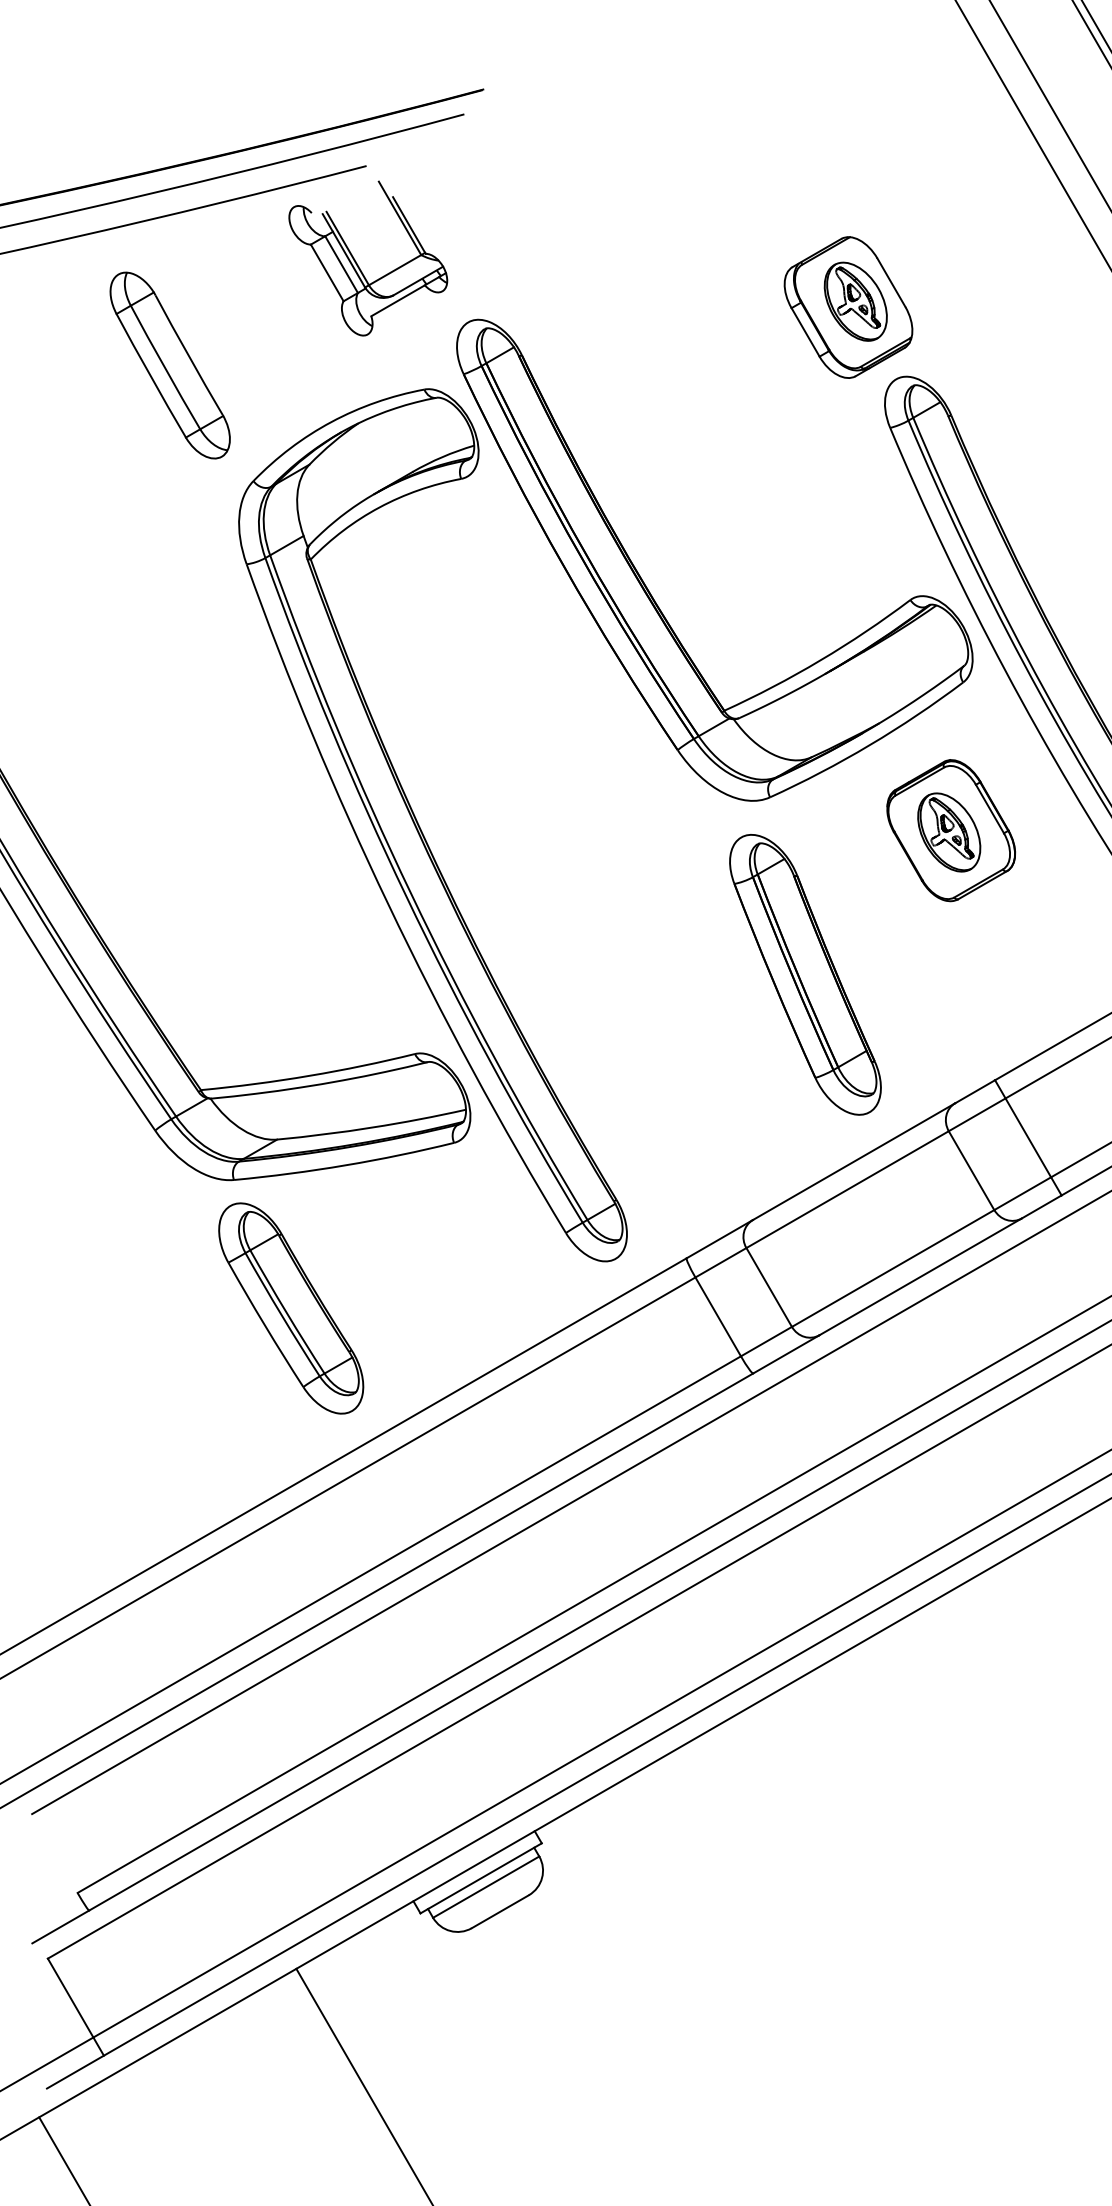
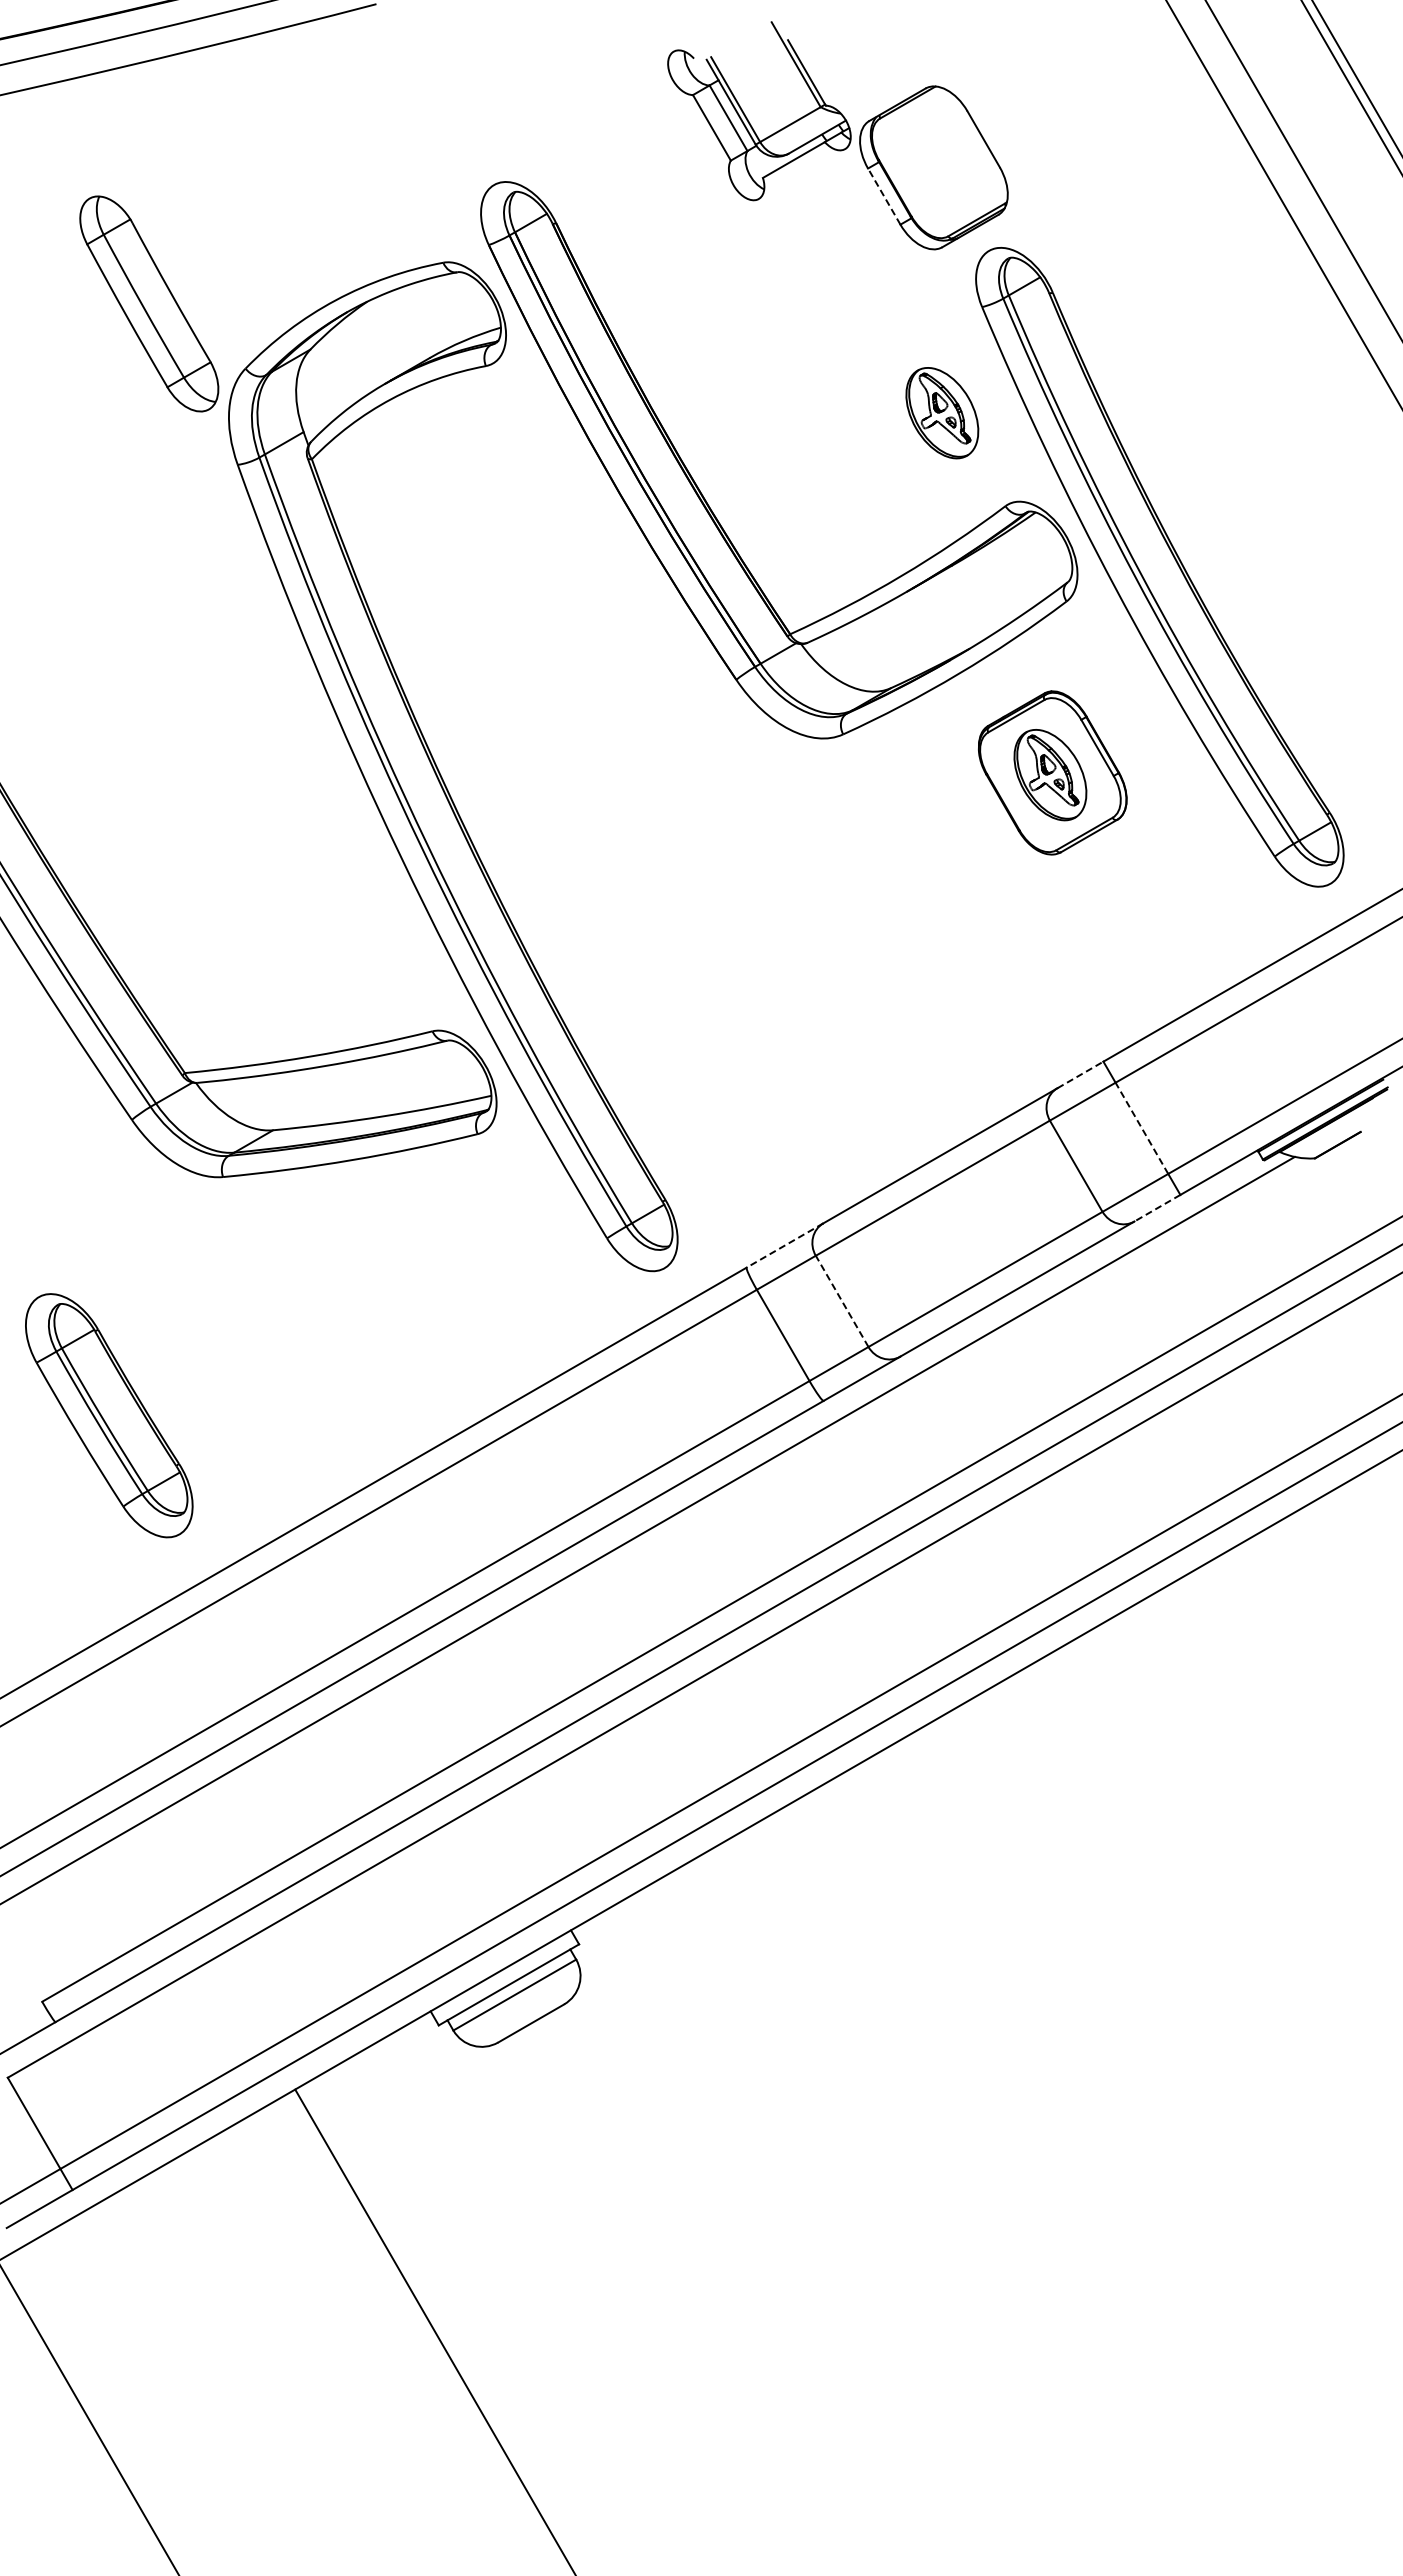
part: (357, 264) -> (747, 117), moved
part: (855, 302) -> (942, 413), moved
line: (805, 332) -> (884, 196), solid -> dashed
part: (170, 365) -> (149, 303), moved
part: (805, 974) -> (884, 939), removed
line: (975, 1091) -> (1080, 1074), solid -> dashed
line: (1027, 1138) -> (1141, 1128), solid -> dashed
line: (1041, 1207) -> (1157, 1208), solid -> dashed
line: (719, 1239) -> (784, 1245), solid -> dashed
line: (769, 1287) -> (842, 1301), solid -> dashed
part: (291, 1308) -> (109, 1415), moved

